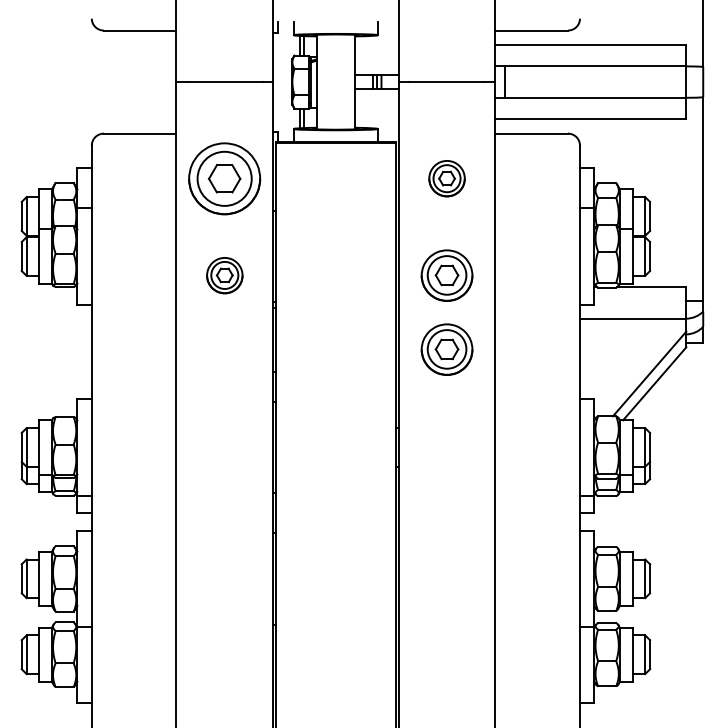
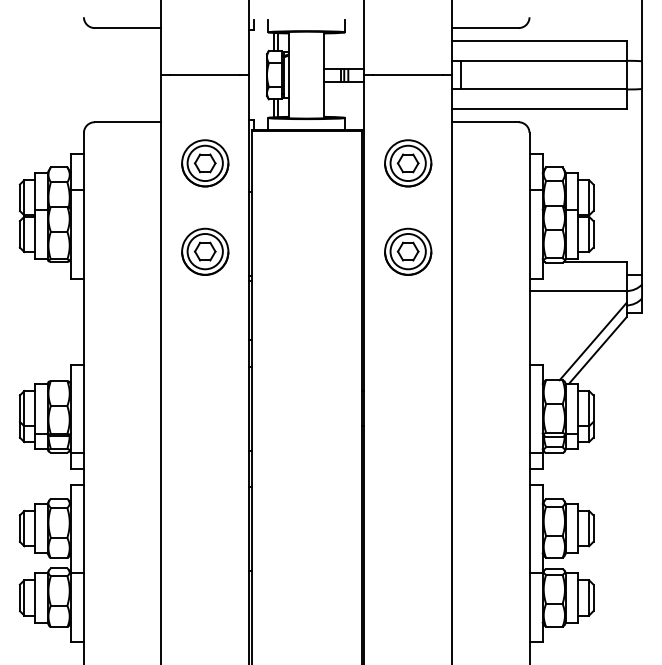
part: (224, 178) -> (205, 163), size x0.71
part: (446, 178) -> (407, 163), size x1.43
part: (224, 275) -> (205, 251), size x1.43
part: (446, 349) -> (407, 319), removed

